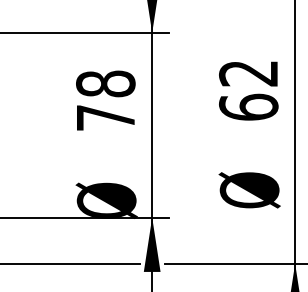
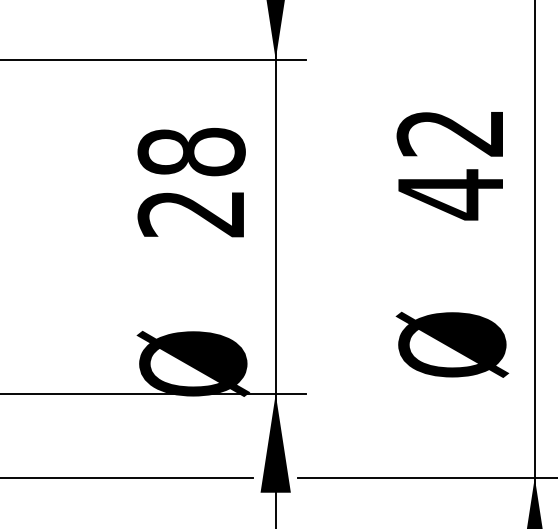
text: (248, 107) -> (450, 194), 62 -> 42
text: (105, 117) -> (191, 212), 78 -> 28

